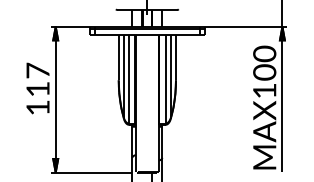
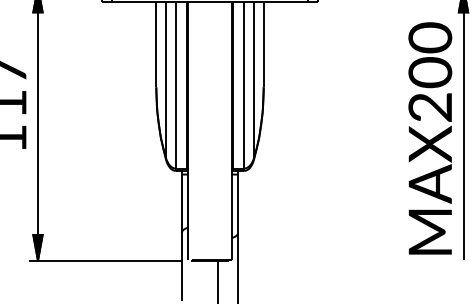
text: (264, 90) -> (429, 106), 100 -> 200

